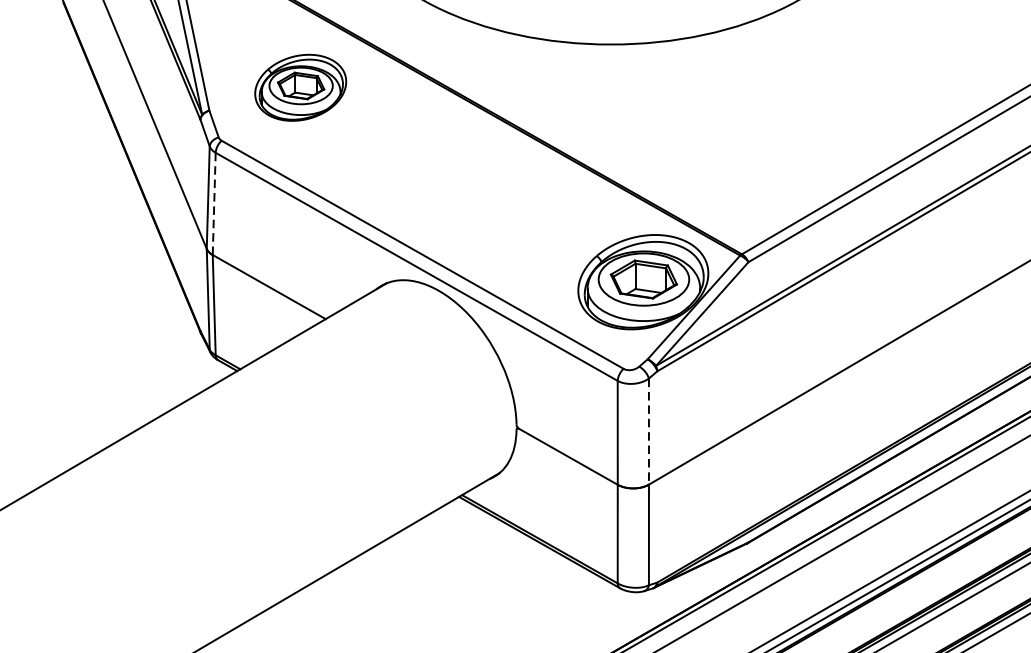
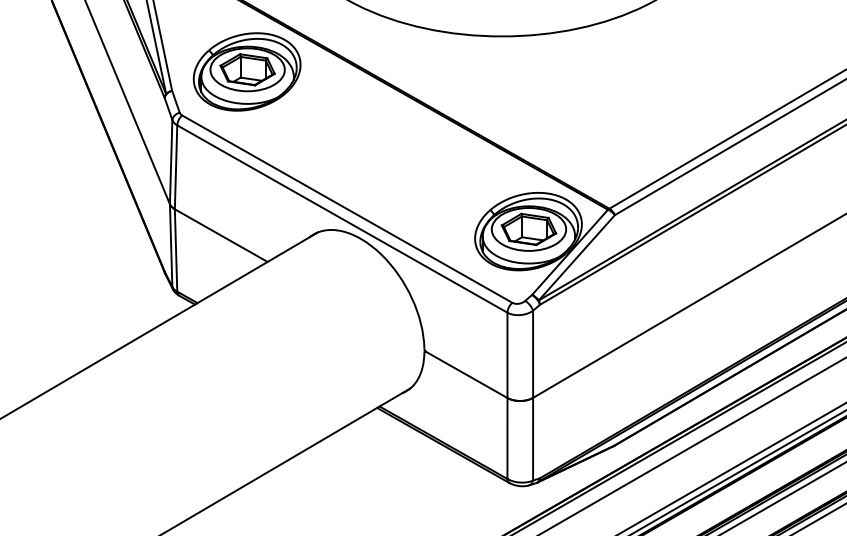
part: (299, 87) -> (246, 71), size x1.43
line: (214, 204) -> (176, 167), dashed -> solid
line: (649, 431) -> (533, 354), dashed -> solid

